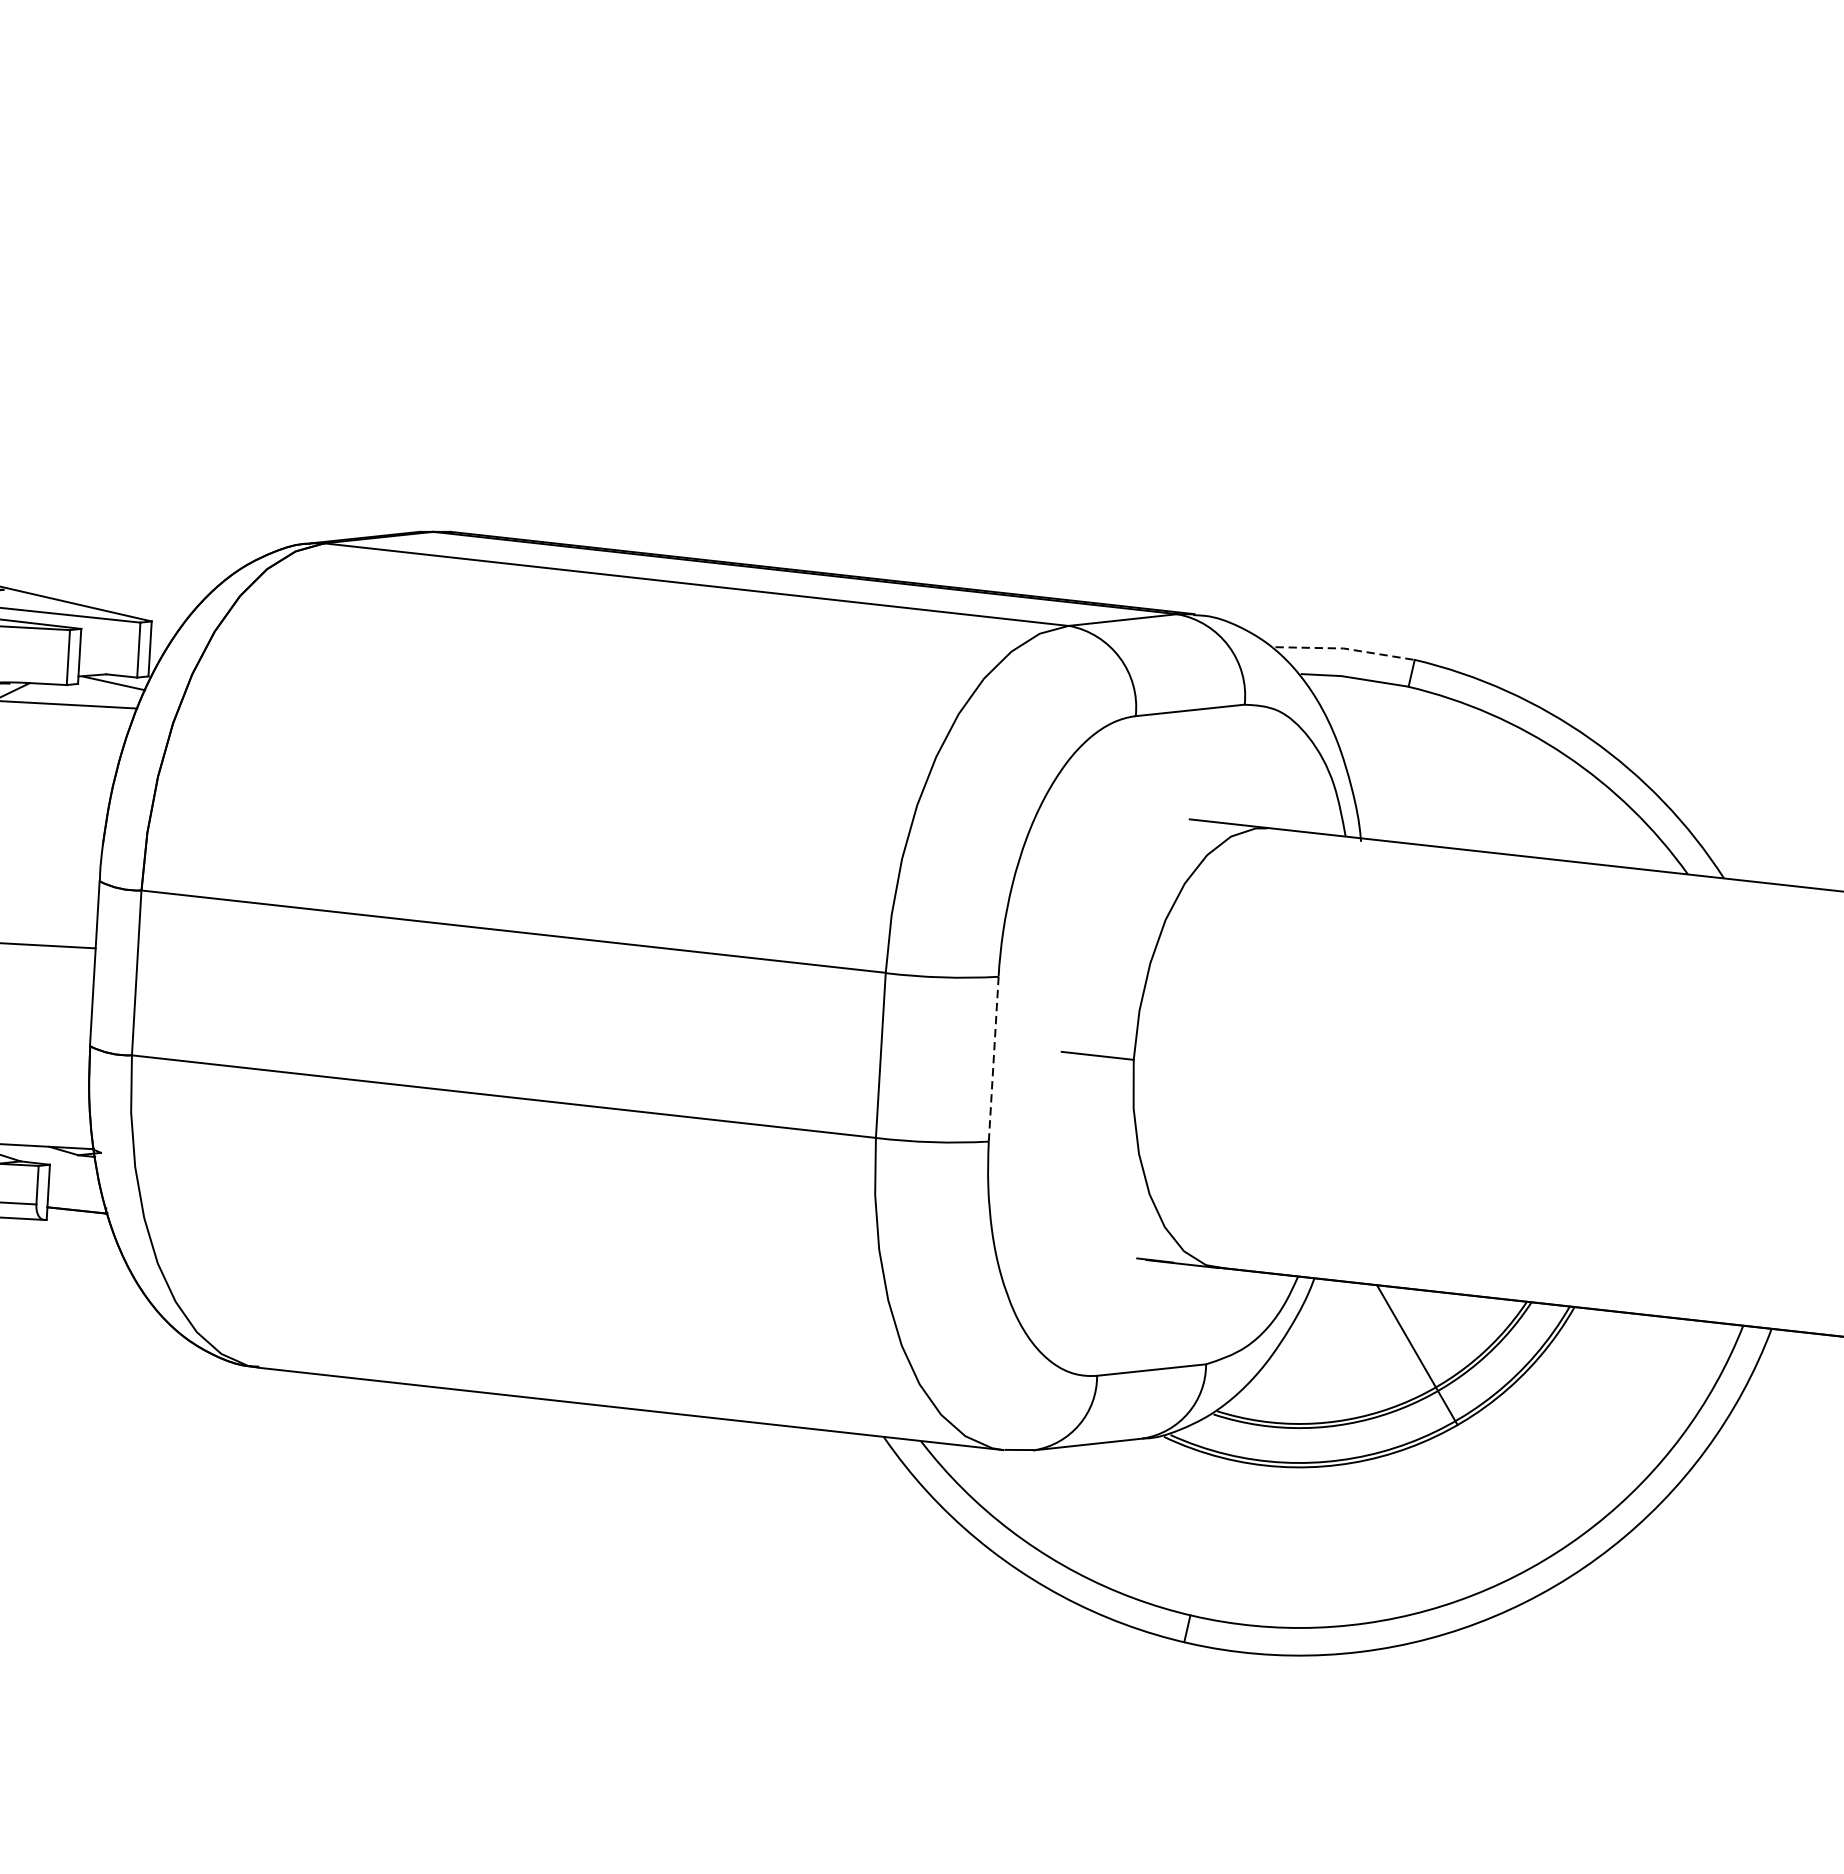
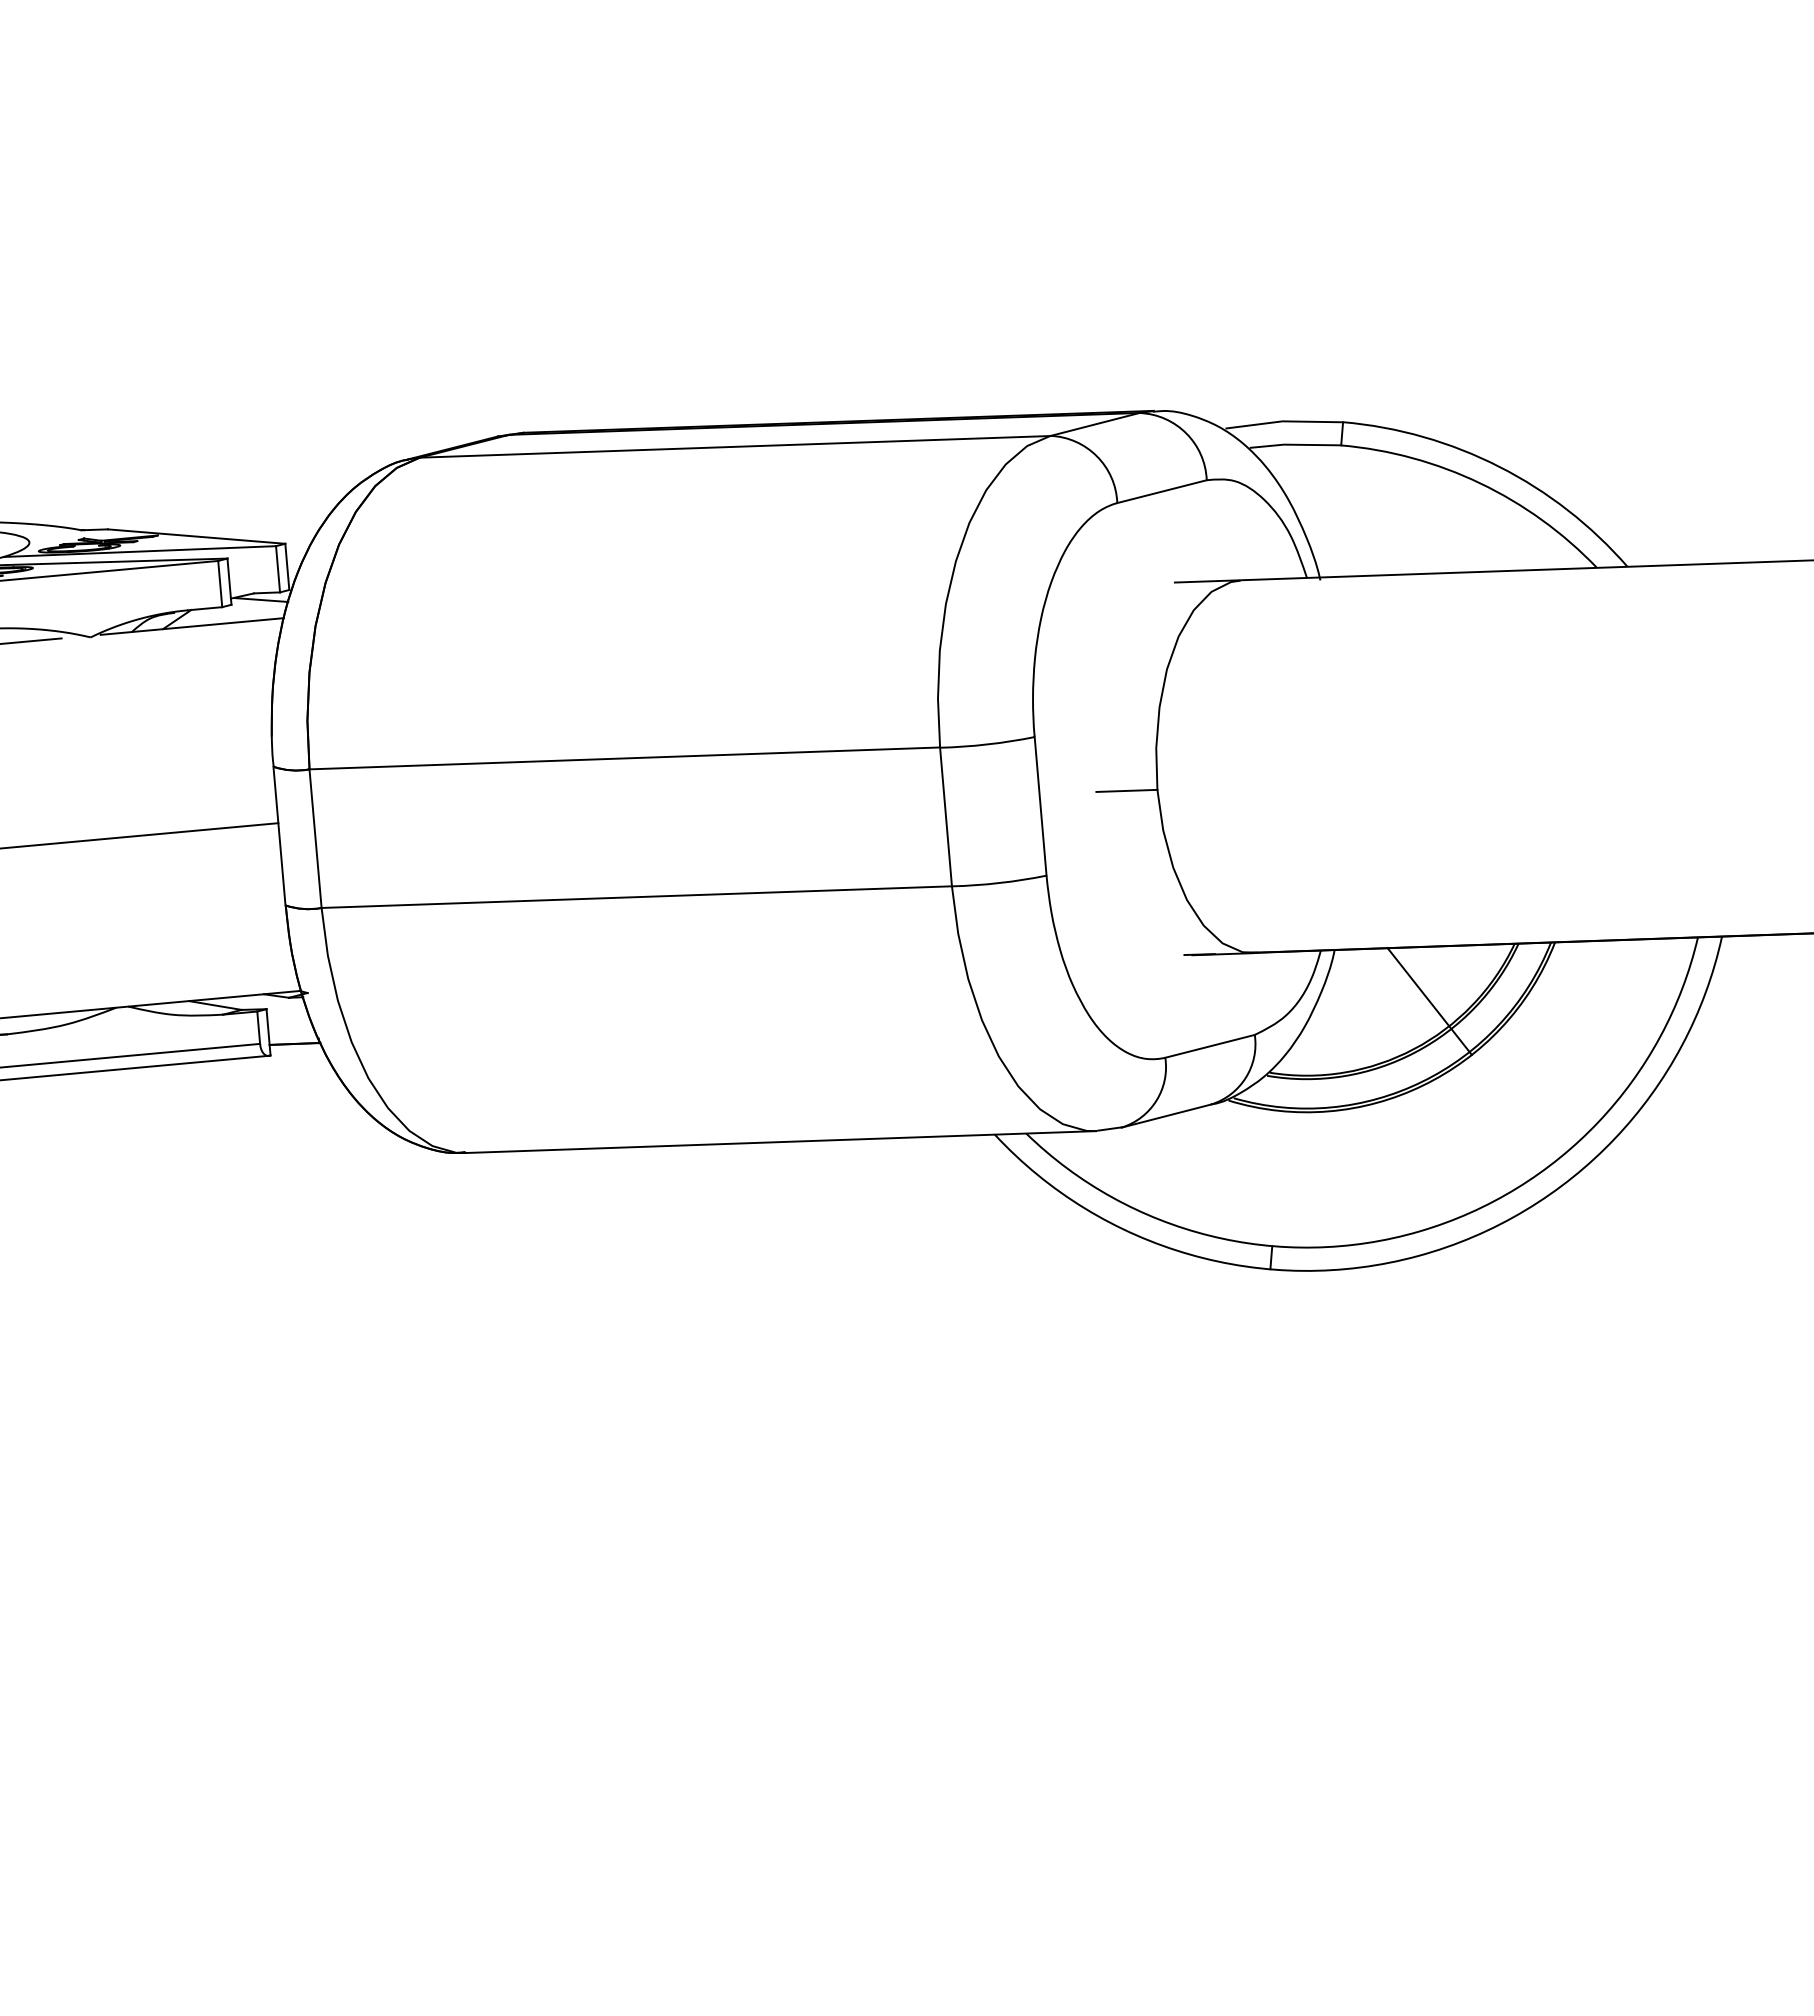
line: (1344, 648) -> (1283, 421), dashed -> solid
line: (993, 1059) -> (1040, 806), dashed -> solid

